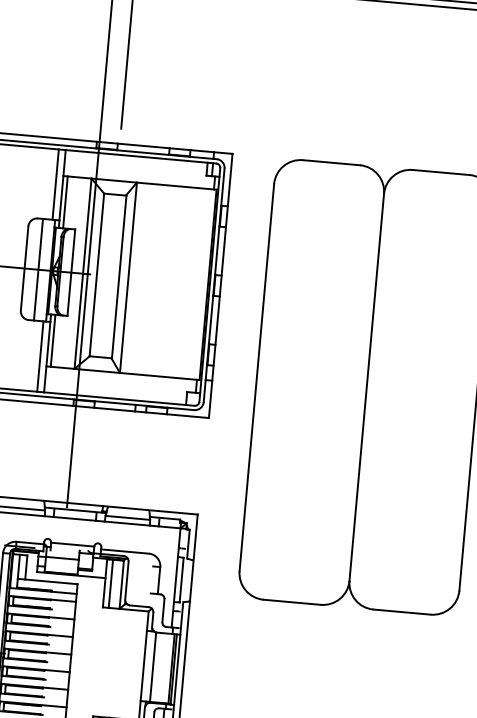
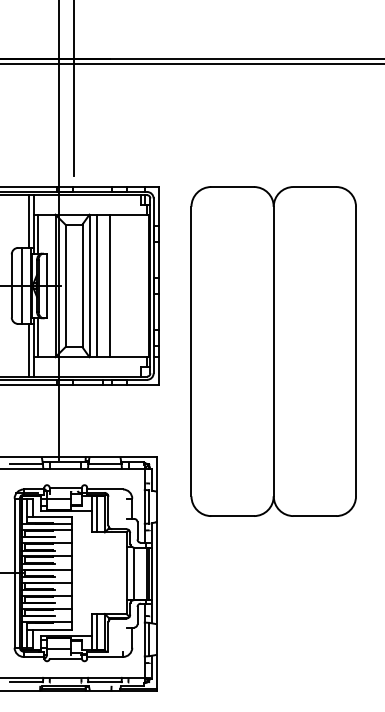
line: (139, 278) -> (97, 285), added
line: (156, 279) -> (110, 285), added

